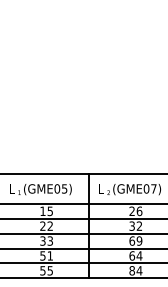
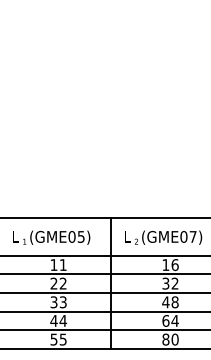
text: (131, 210) -> (165, 263), 26 -> 16
text: (49, 211) -> (62, 265), 15 -> 11
text: (135, 240) -> (170, 301), 69 -> 48
text: (46, 255) -> (58, 320), 51 -> 44
text: (139, 270) -> (175, 339), 84 -> 80

